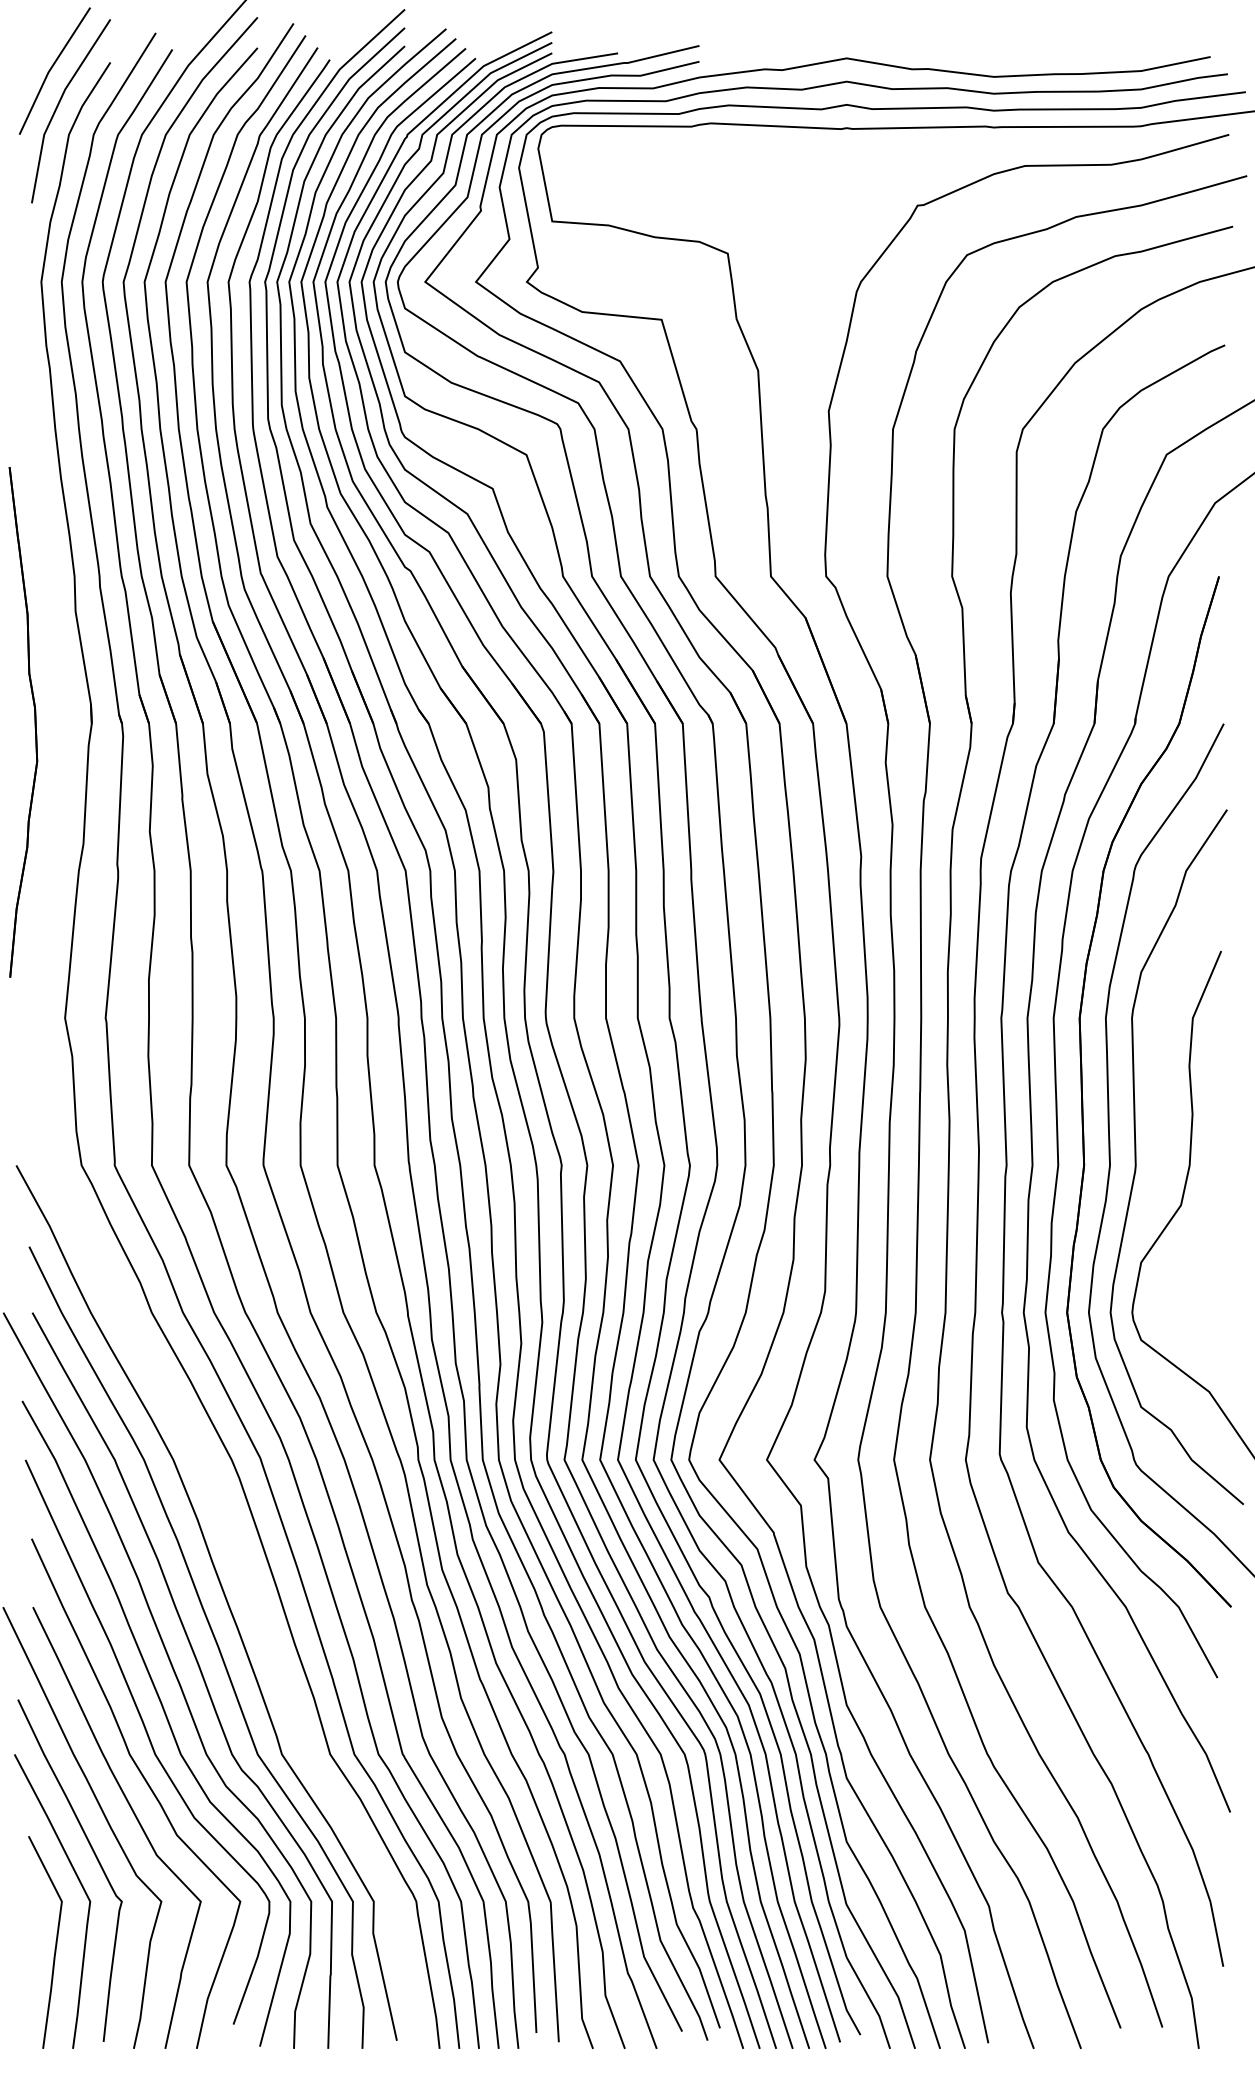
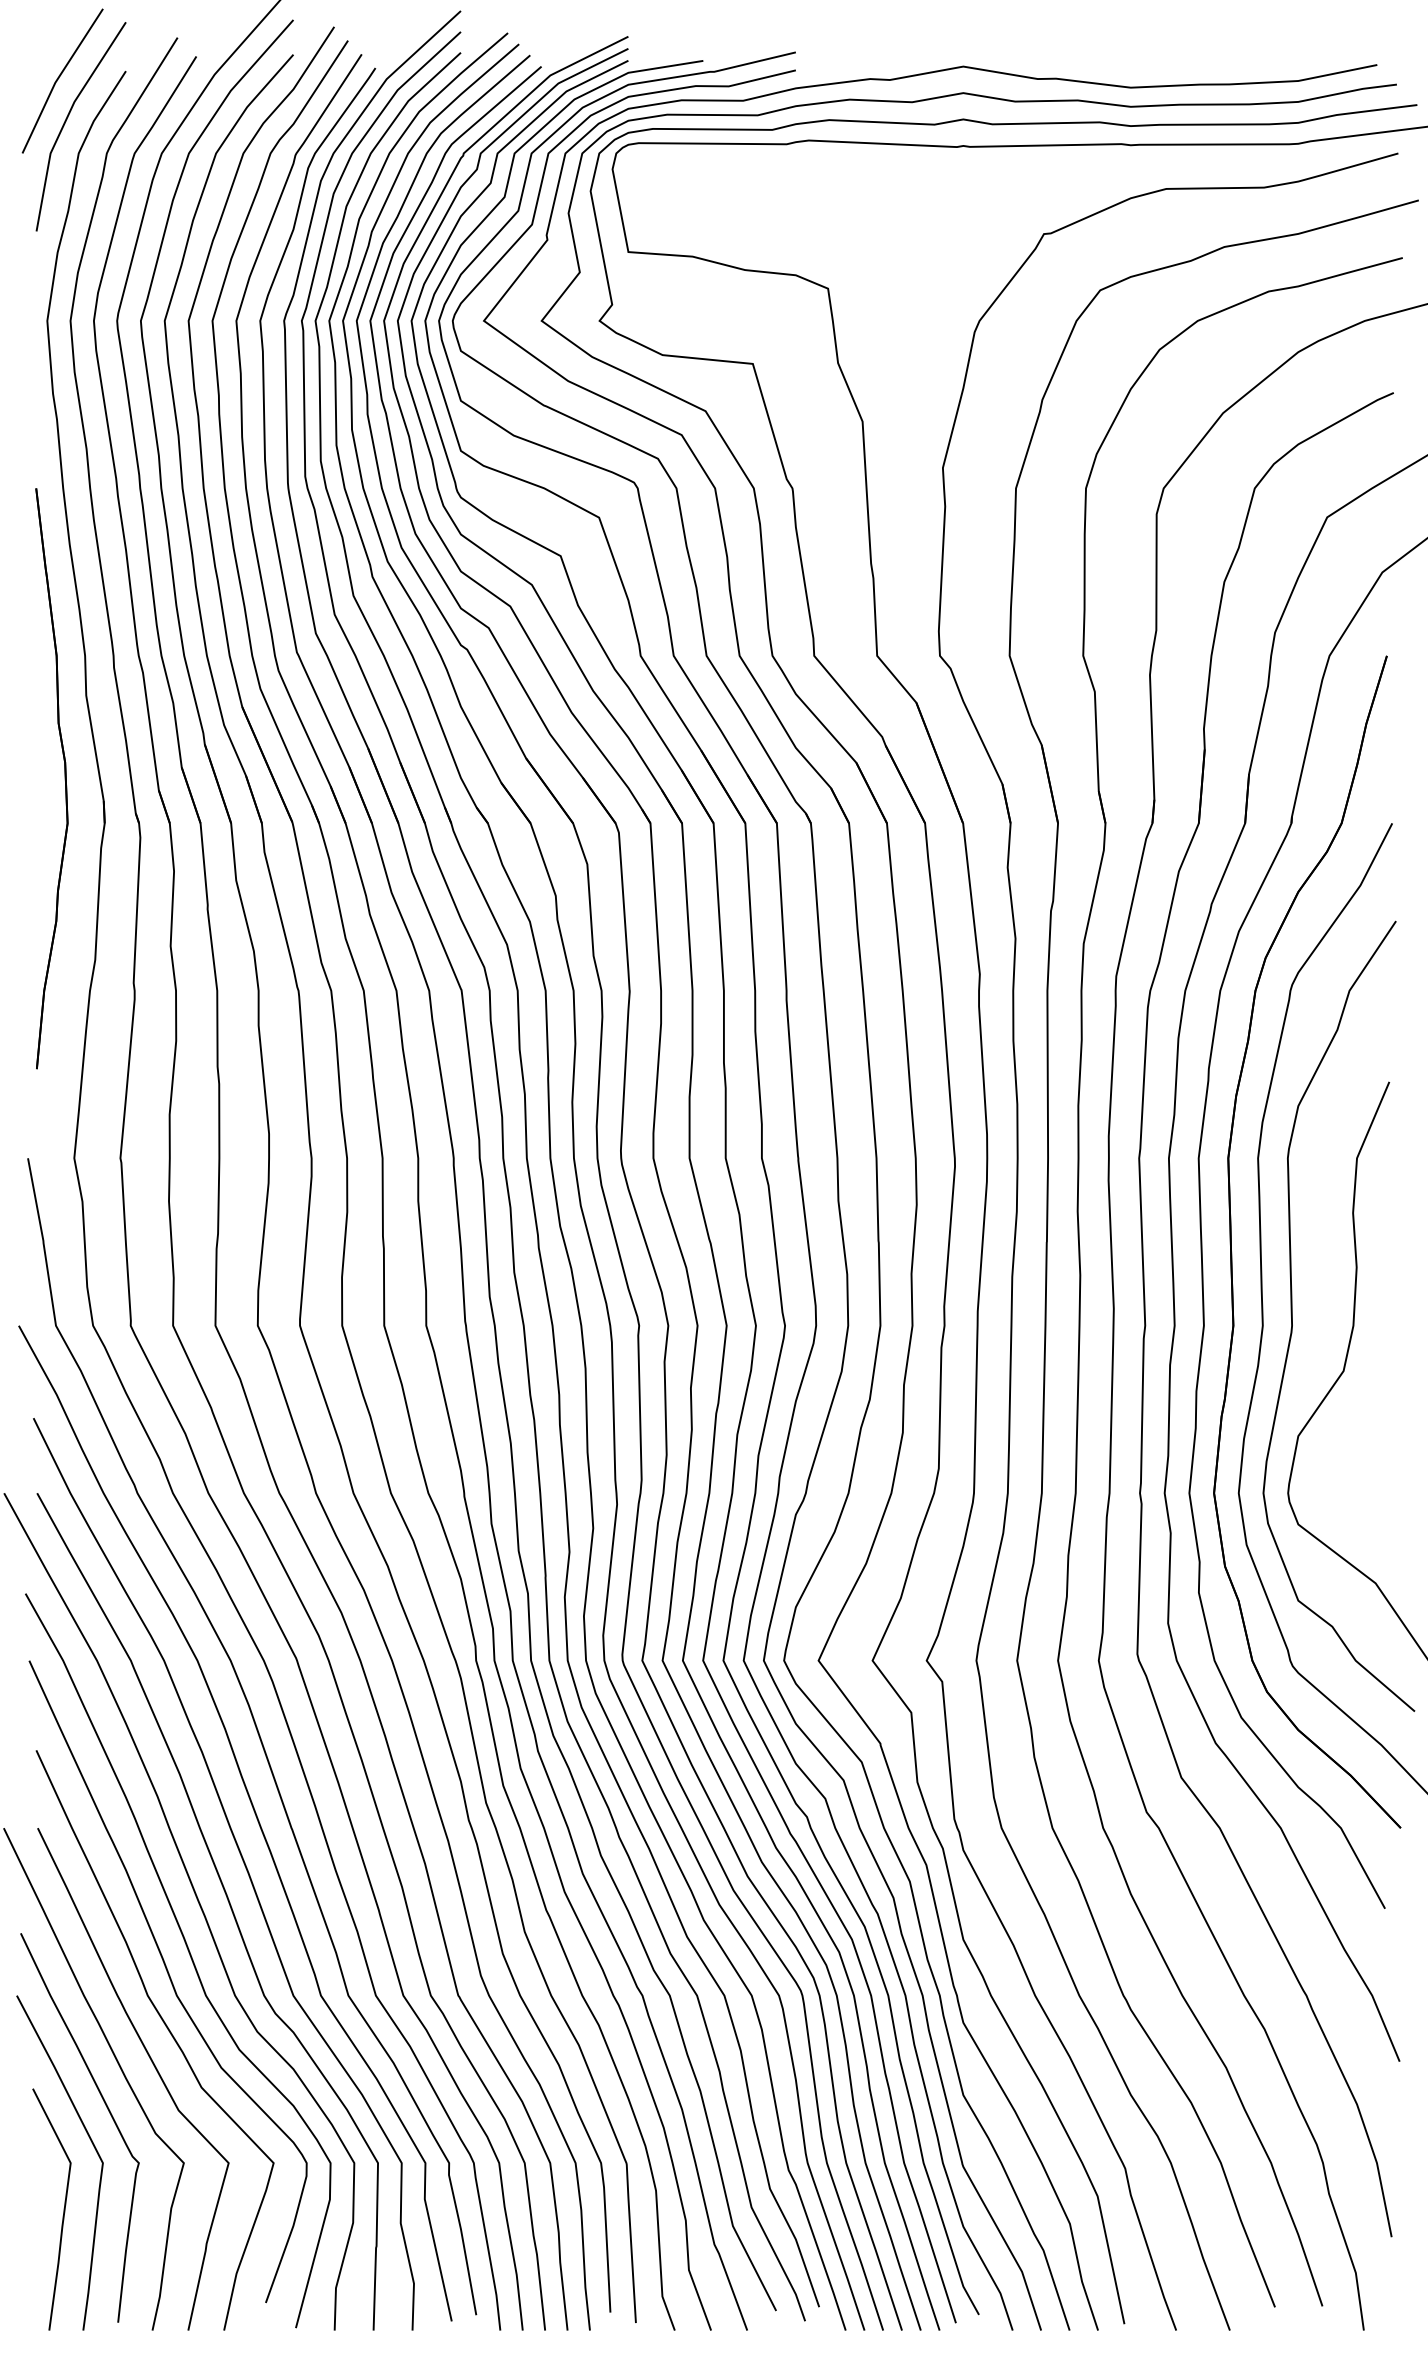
part: (34, 722) -> (64, 778), moved
curve: (226, 1523) -> (257, 1733), added

